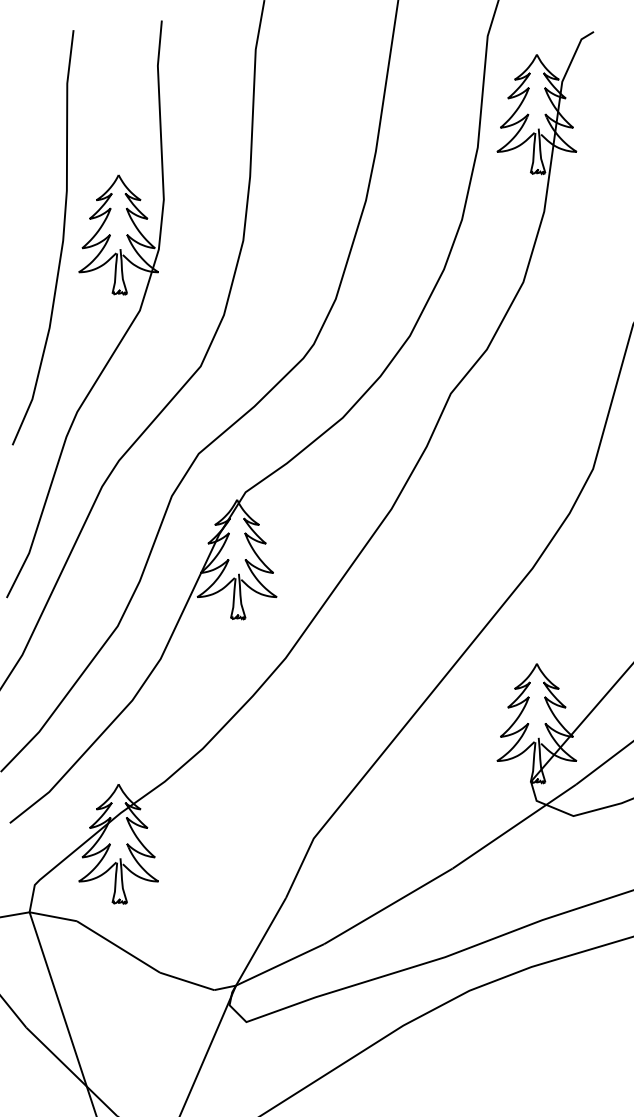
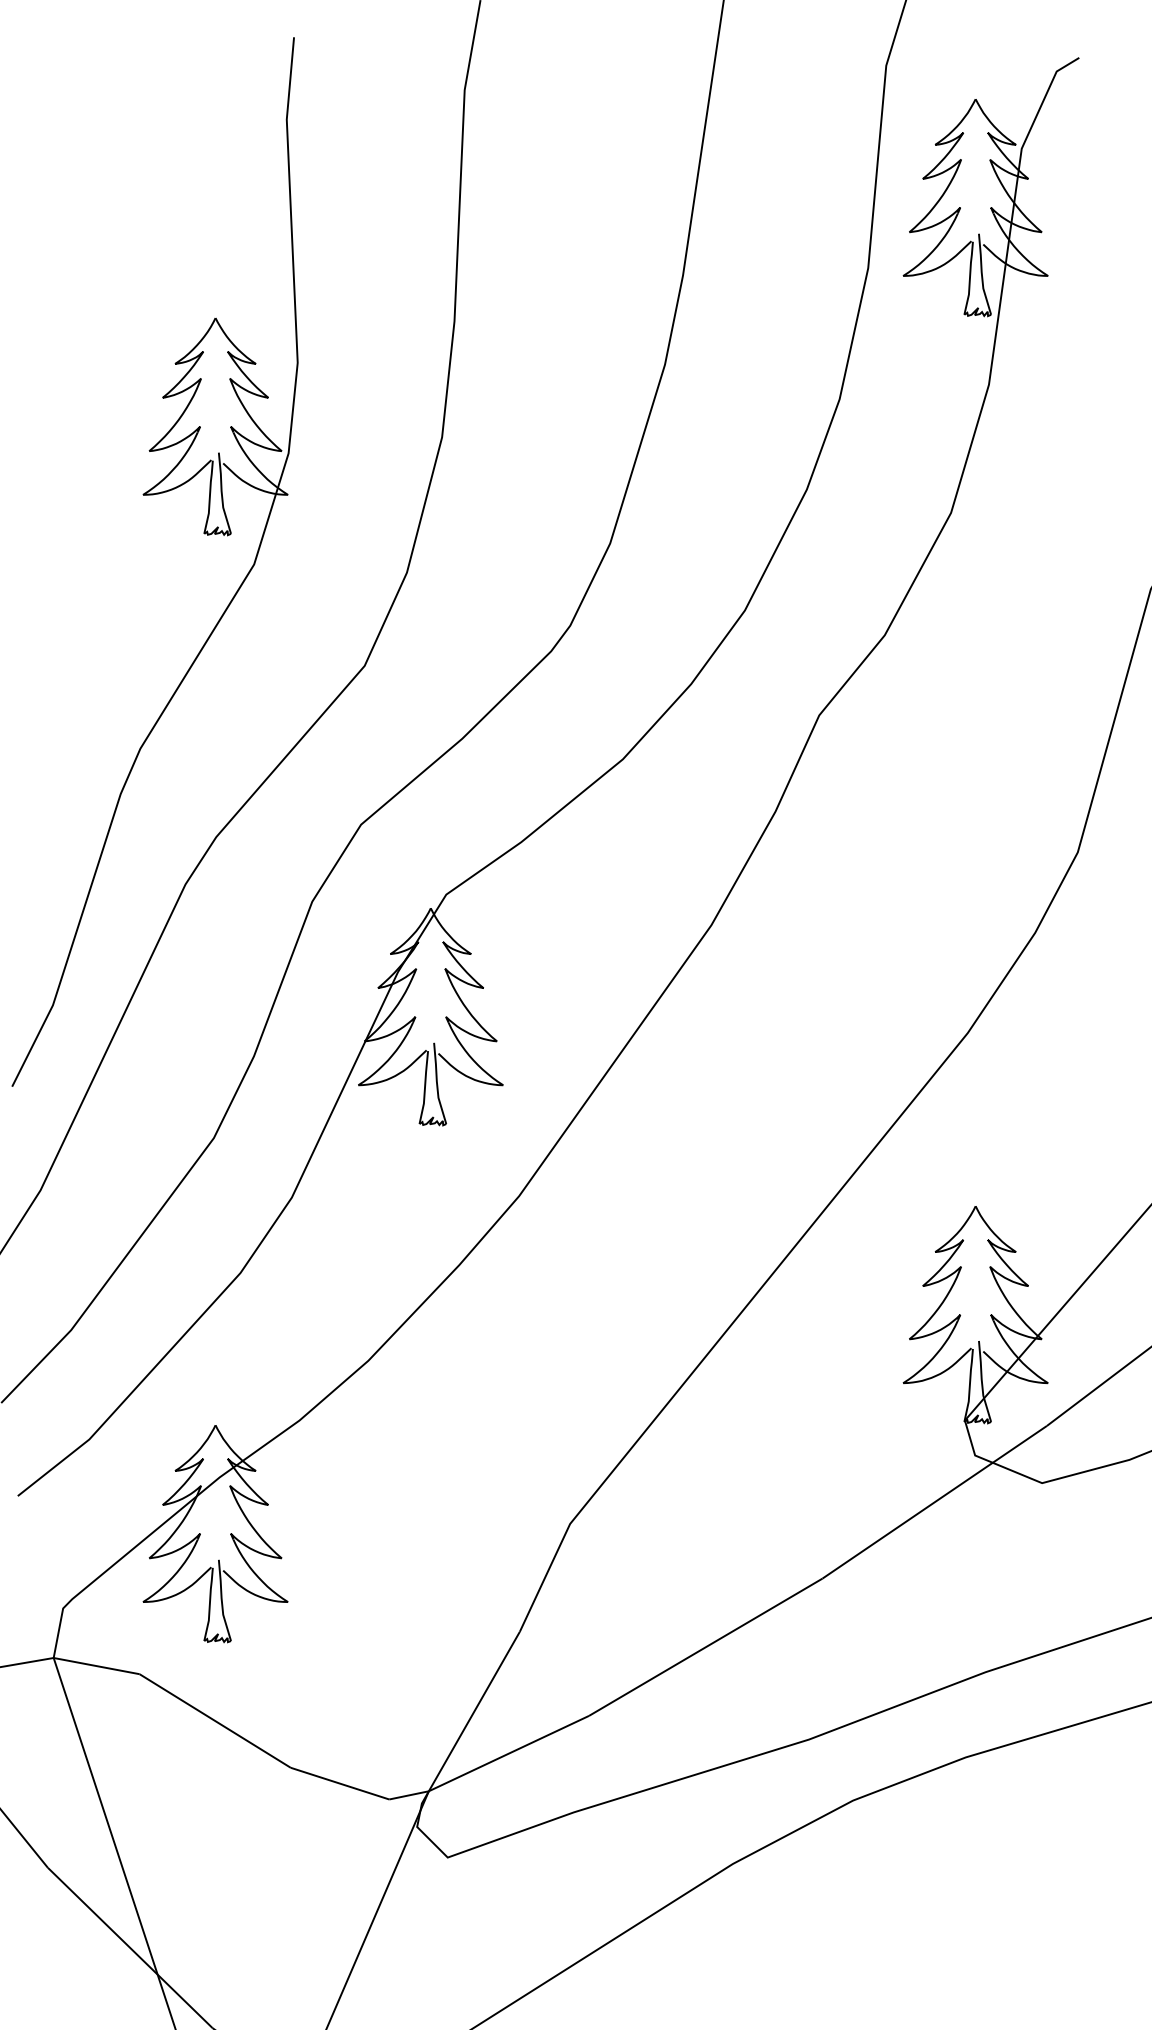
curve: (61, 243) -> (111, 442), removed

